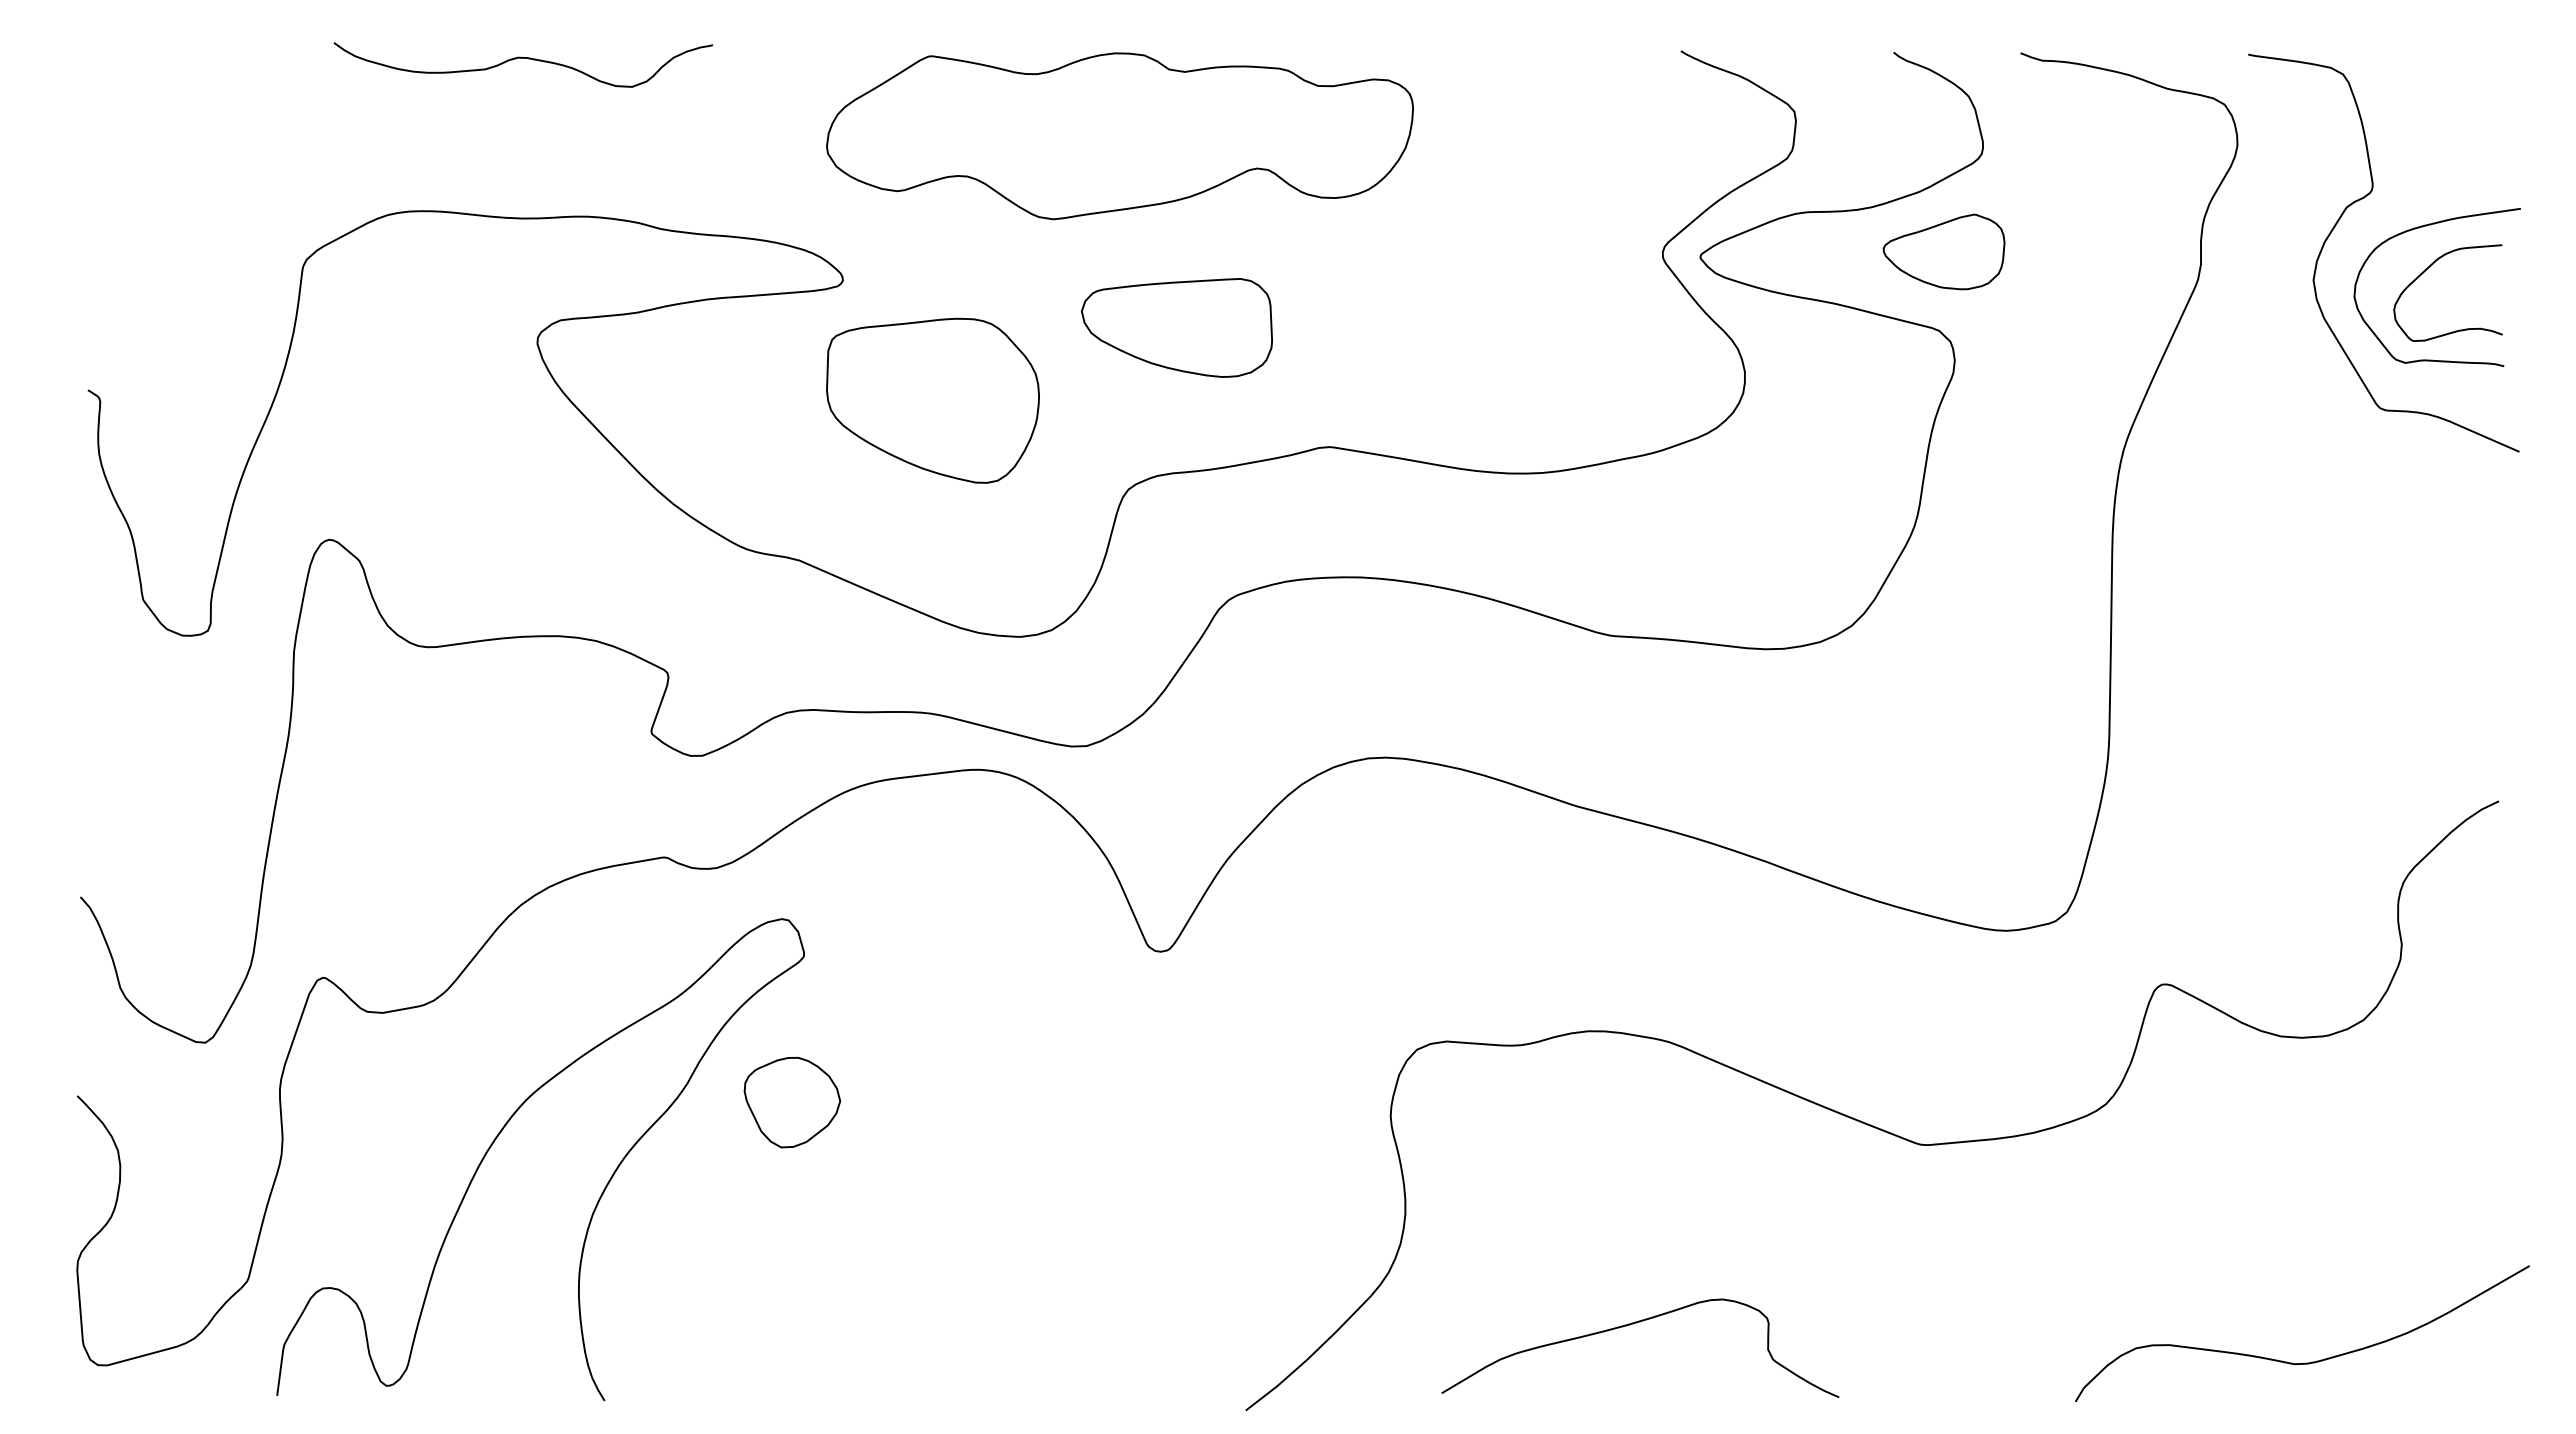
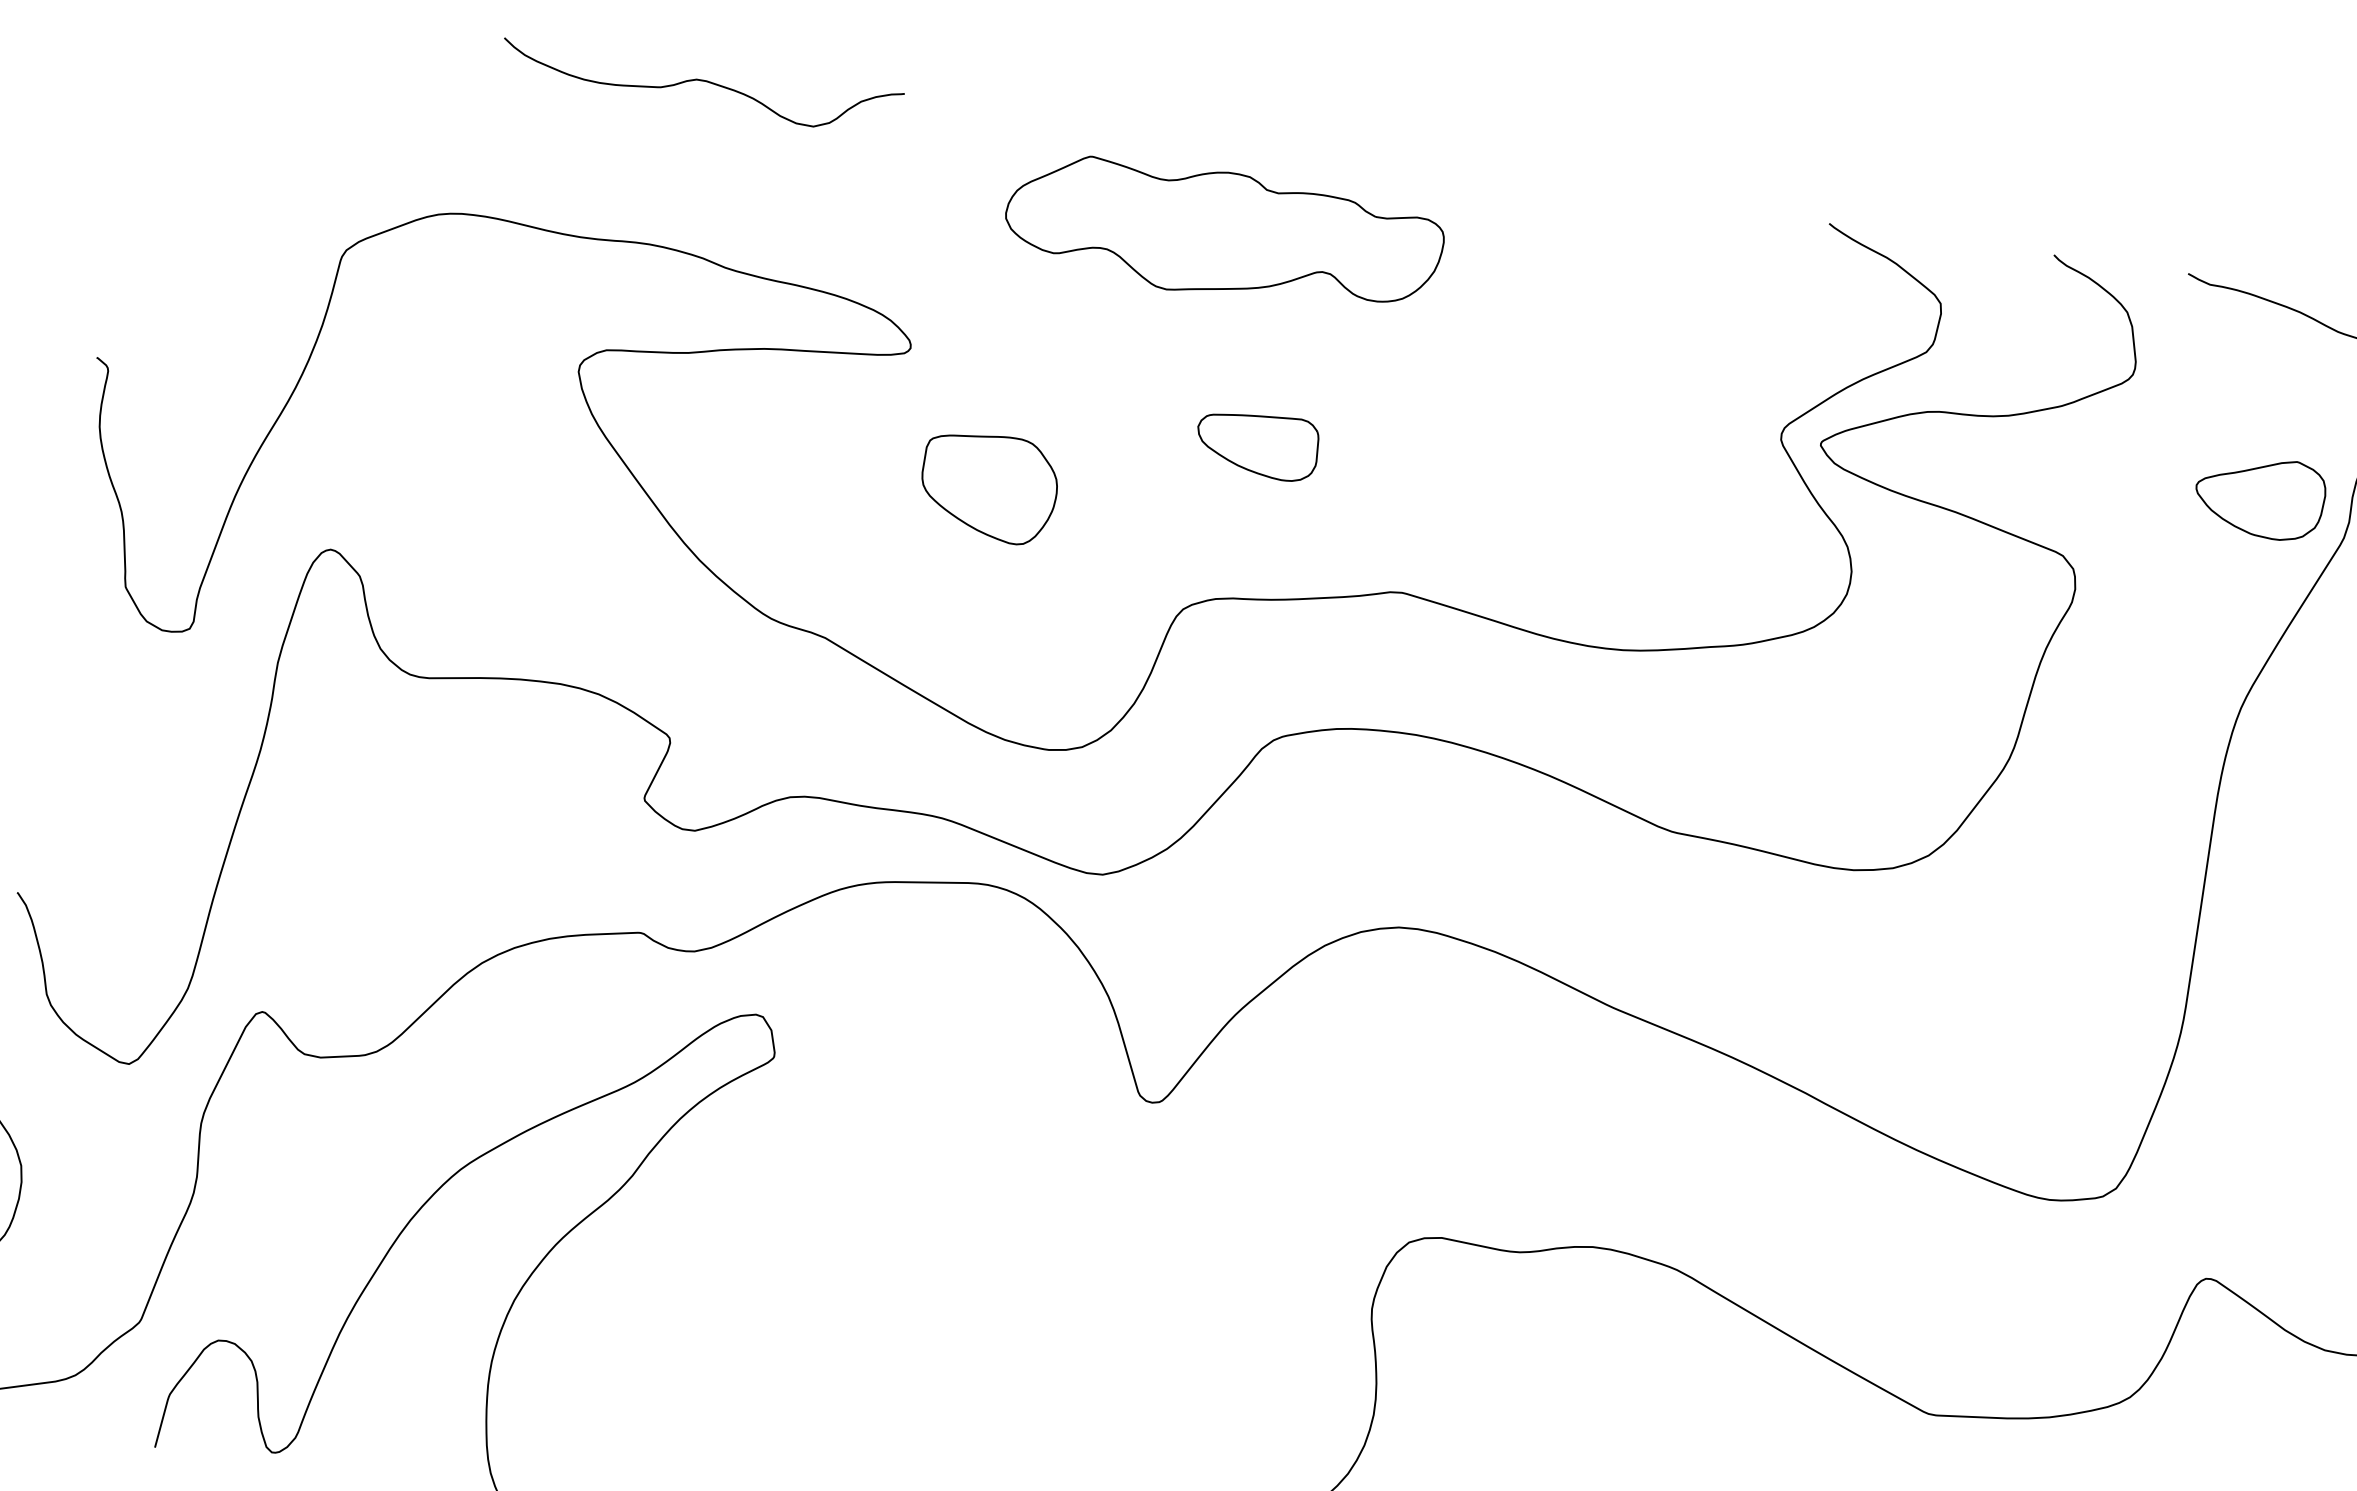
curve: (522, 58) -> (701, 81), moved
part: (1119, 136) -> (1223, 234), size x0.7
part: (1943, 251) -> (2259, 496), moved
part: (1176, 327) -> (1256, 444), size x0.6
part: (932, 400) -> (988, 487), size x0.6
part: (792, 1102) -> (741, 1210), removed

